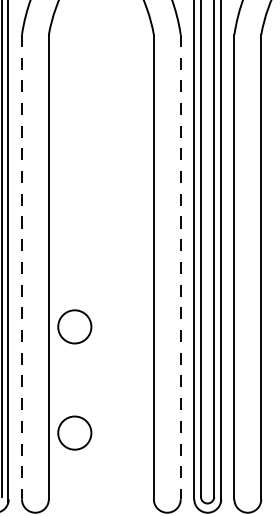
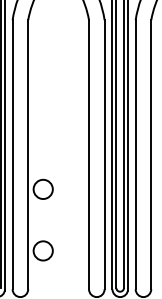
line: (21, 266) -> (12, 154), dashed -> solid
line: (180, 266) -> (104, 154), dashed -> solid

